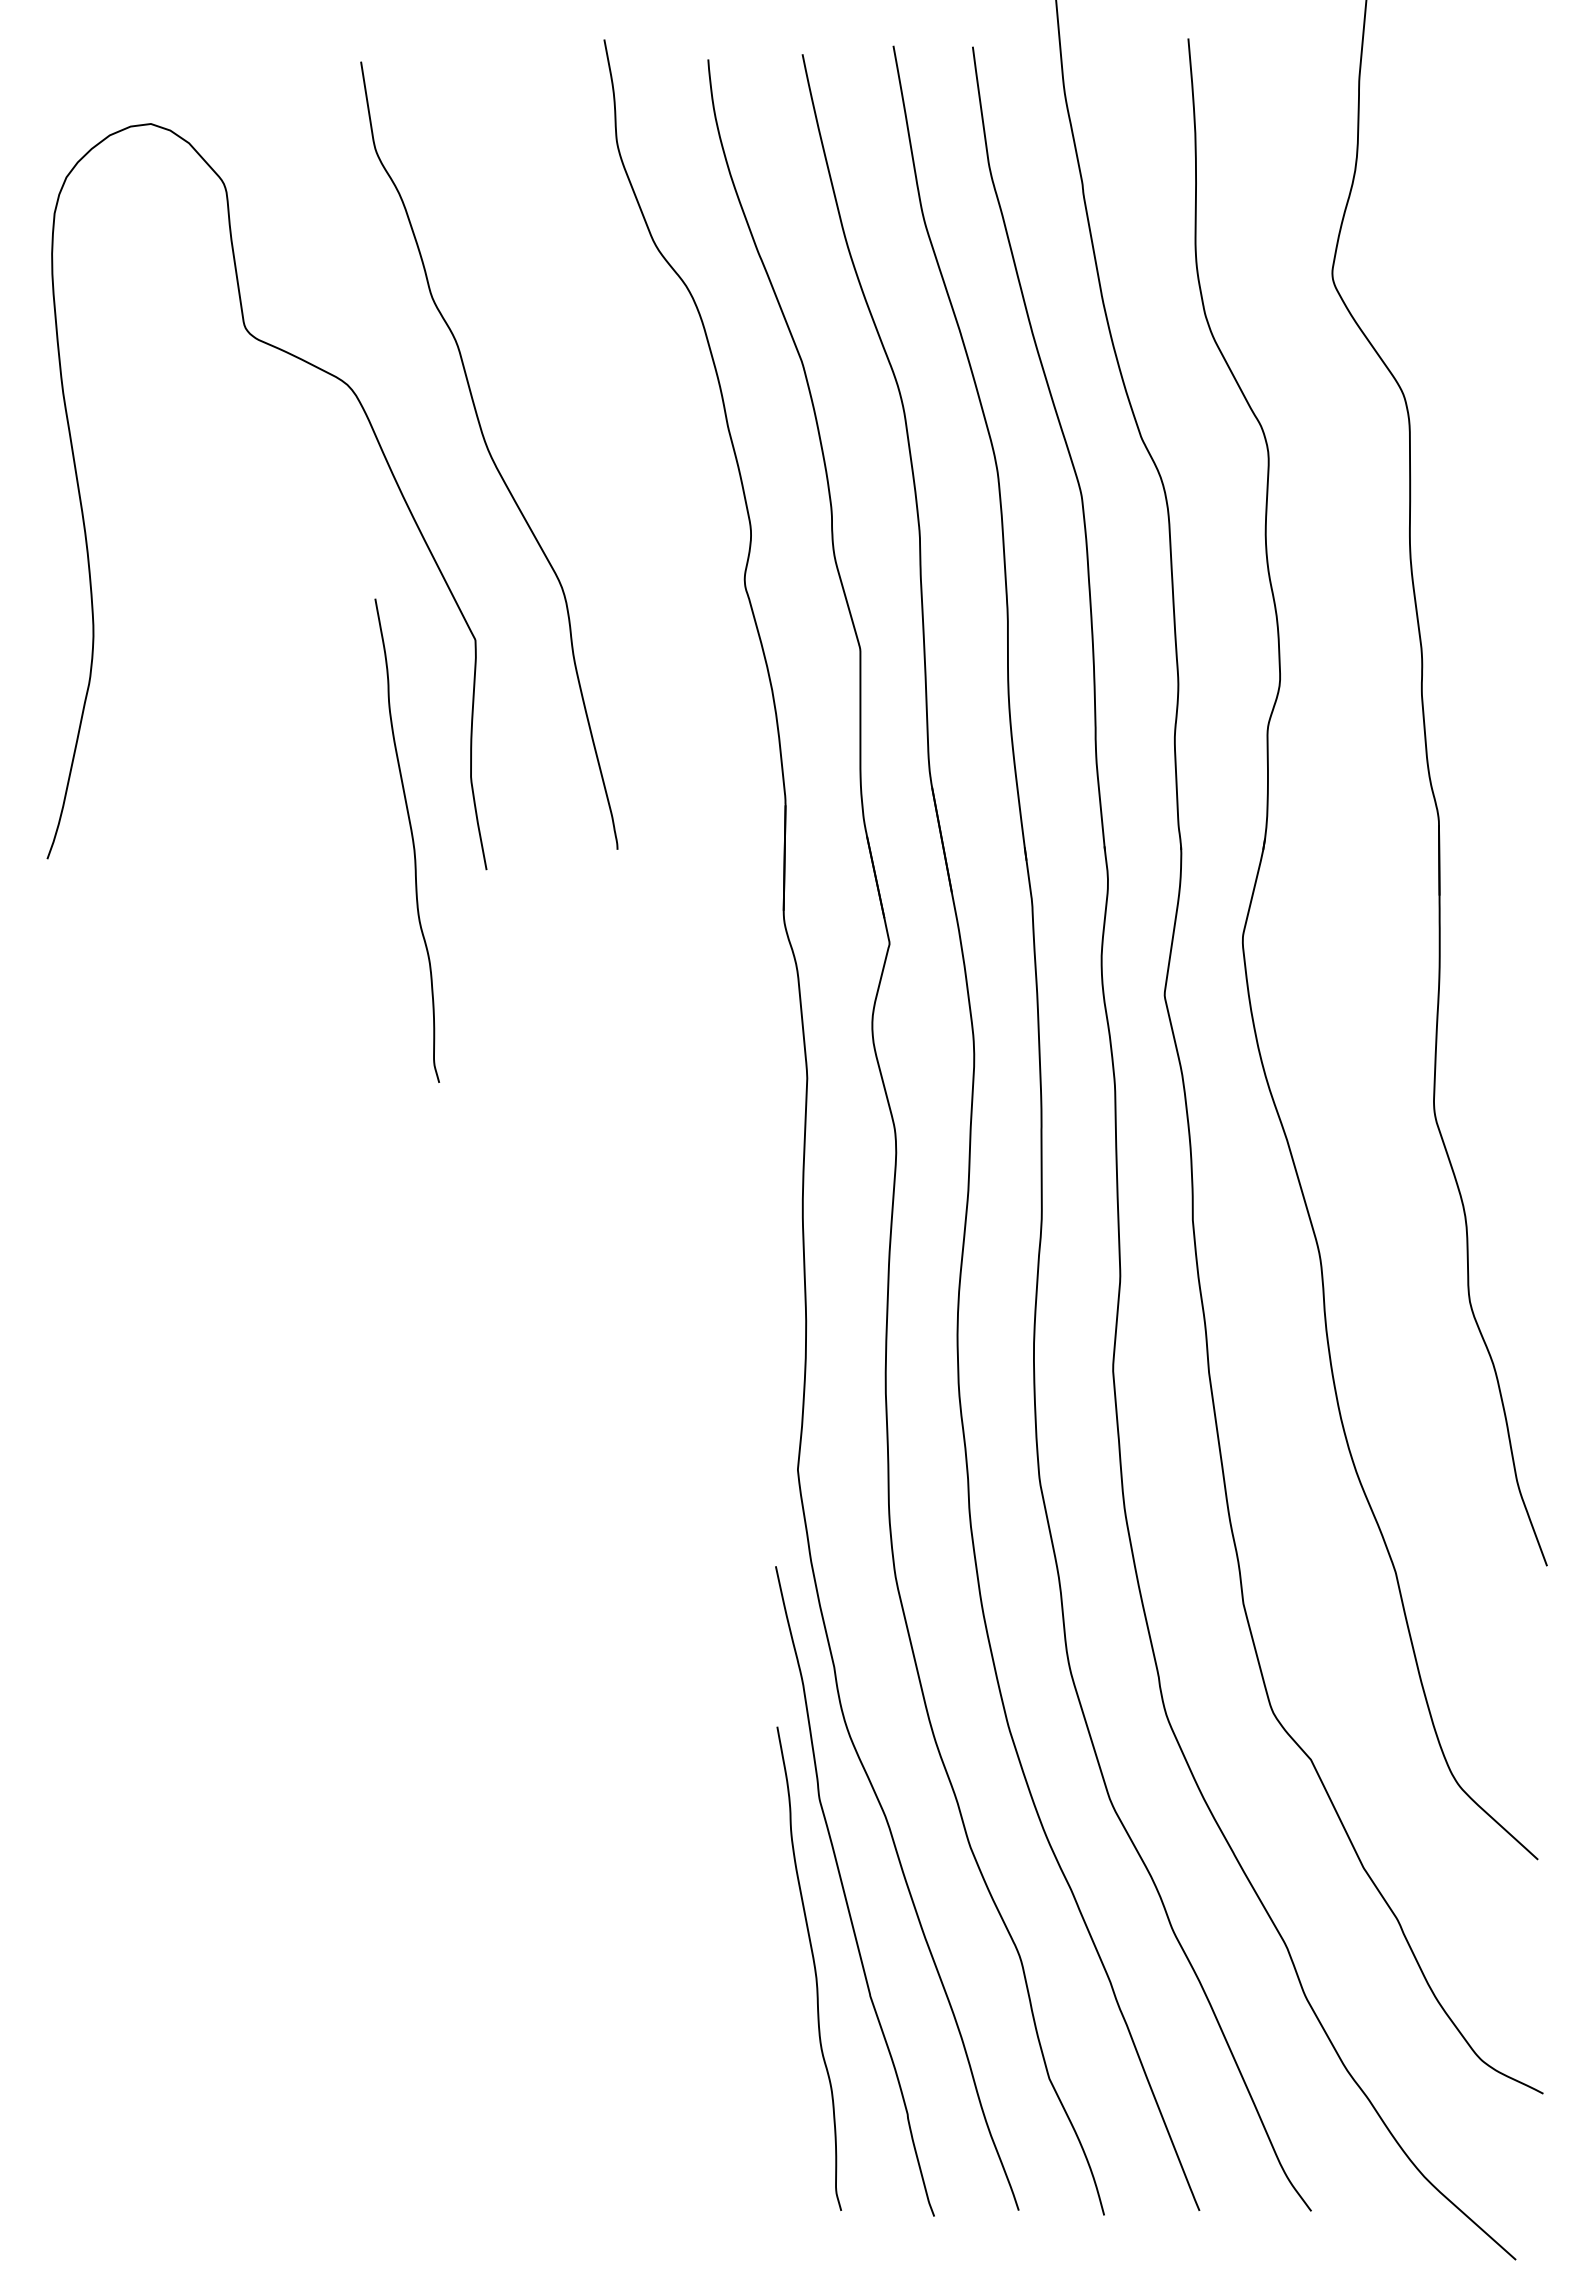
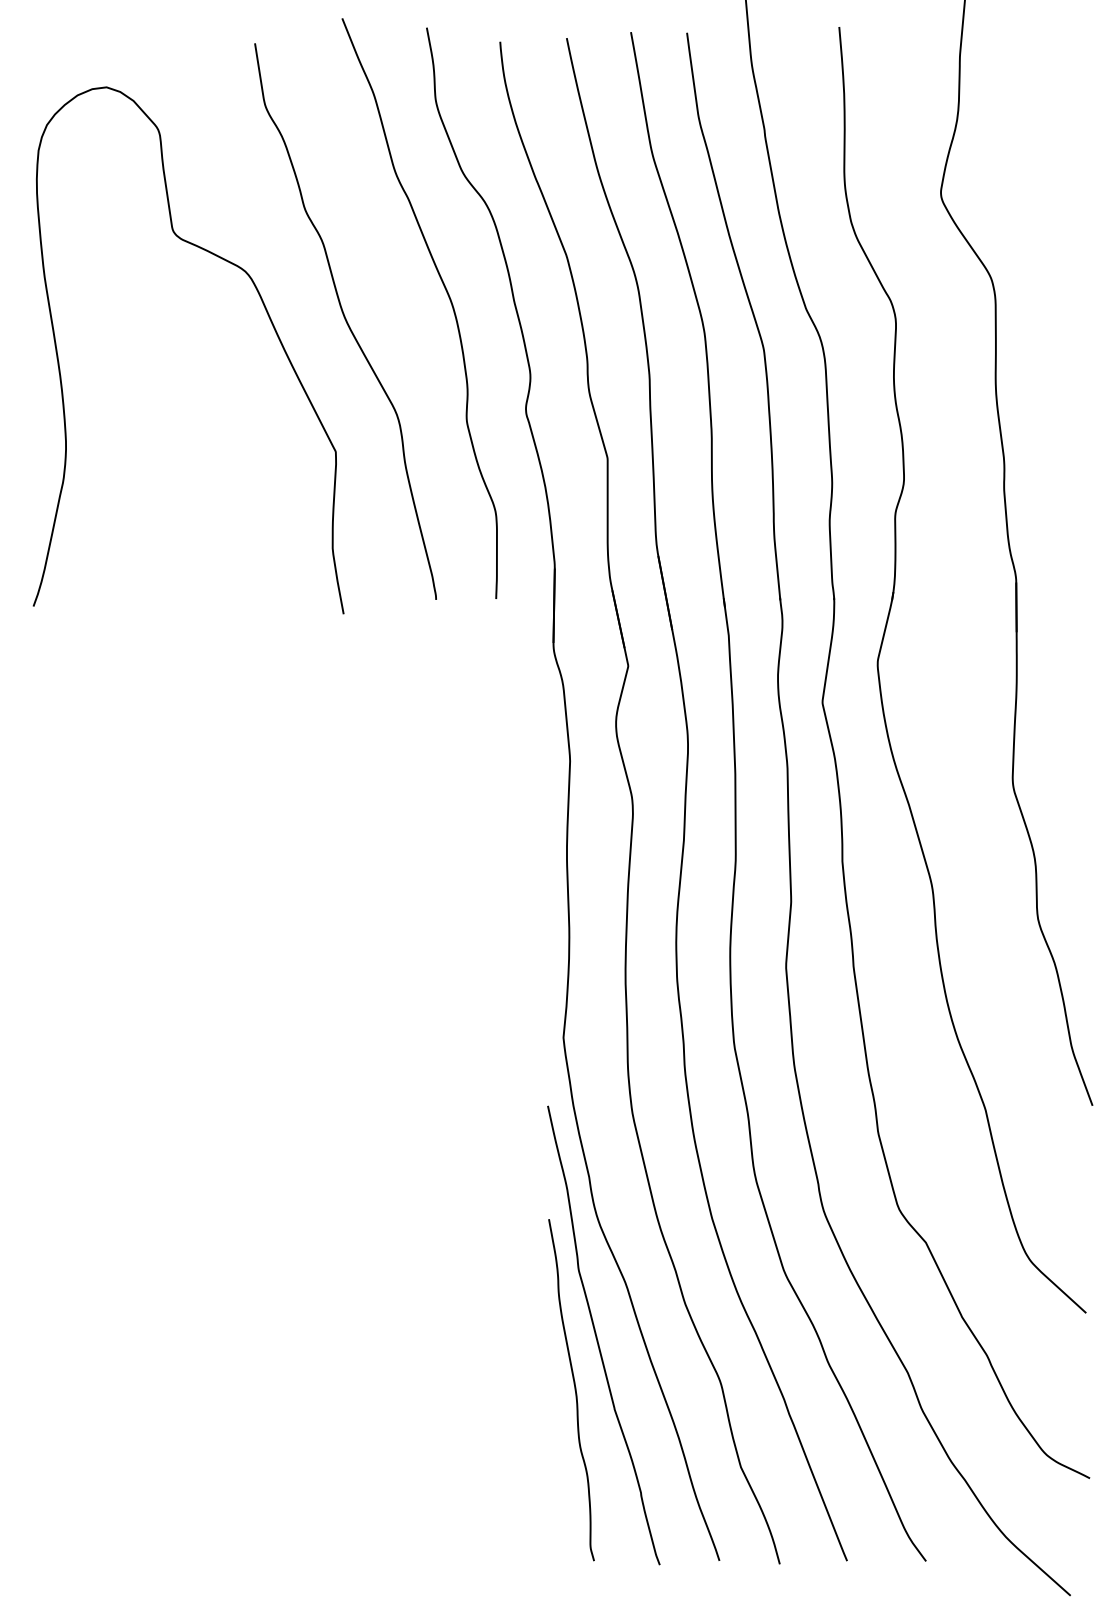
curve: (633, 417) -> (447, 294), added
curve: (411, 838) -> (290, 591), removed

